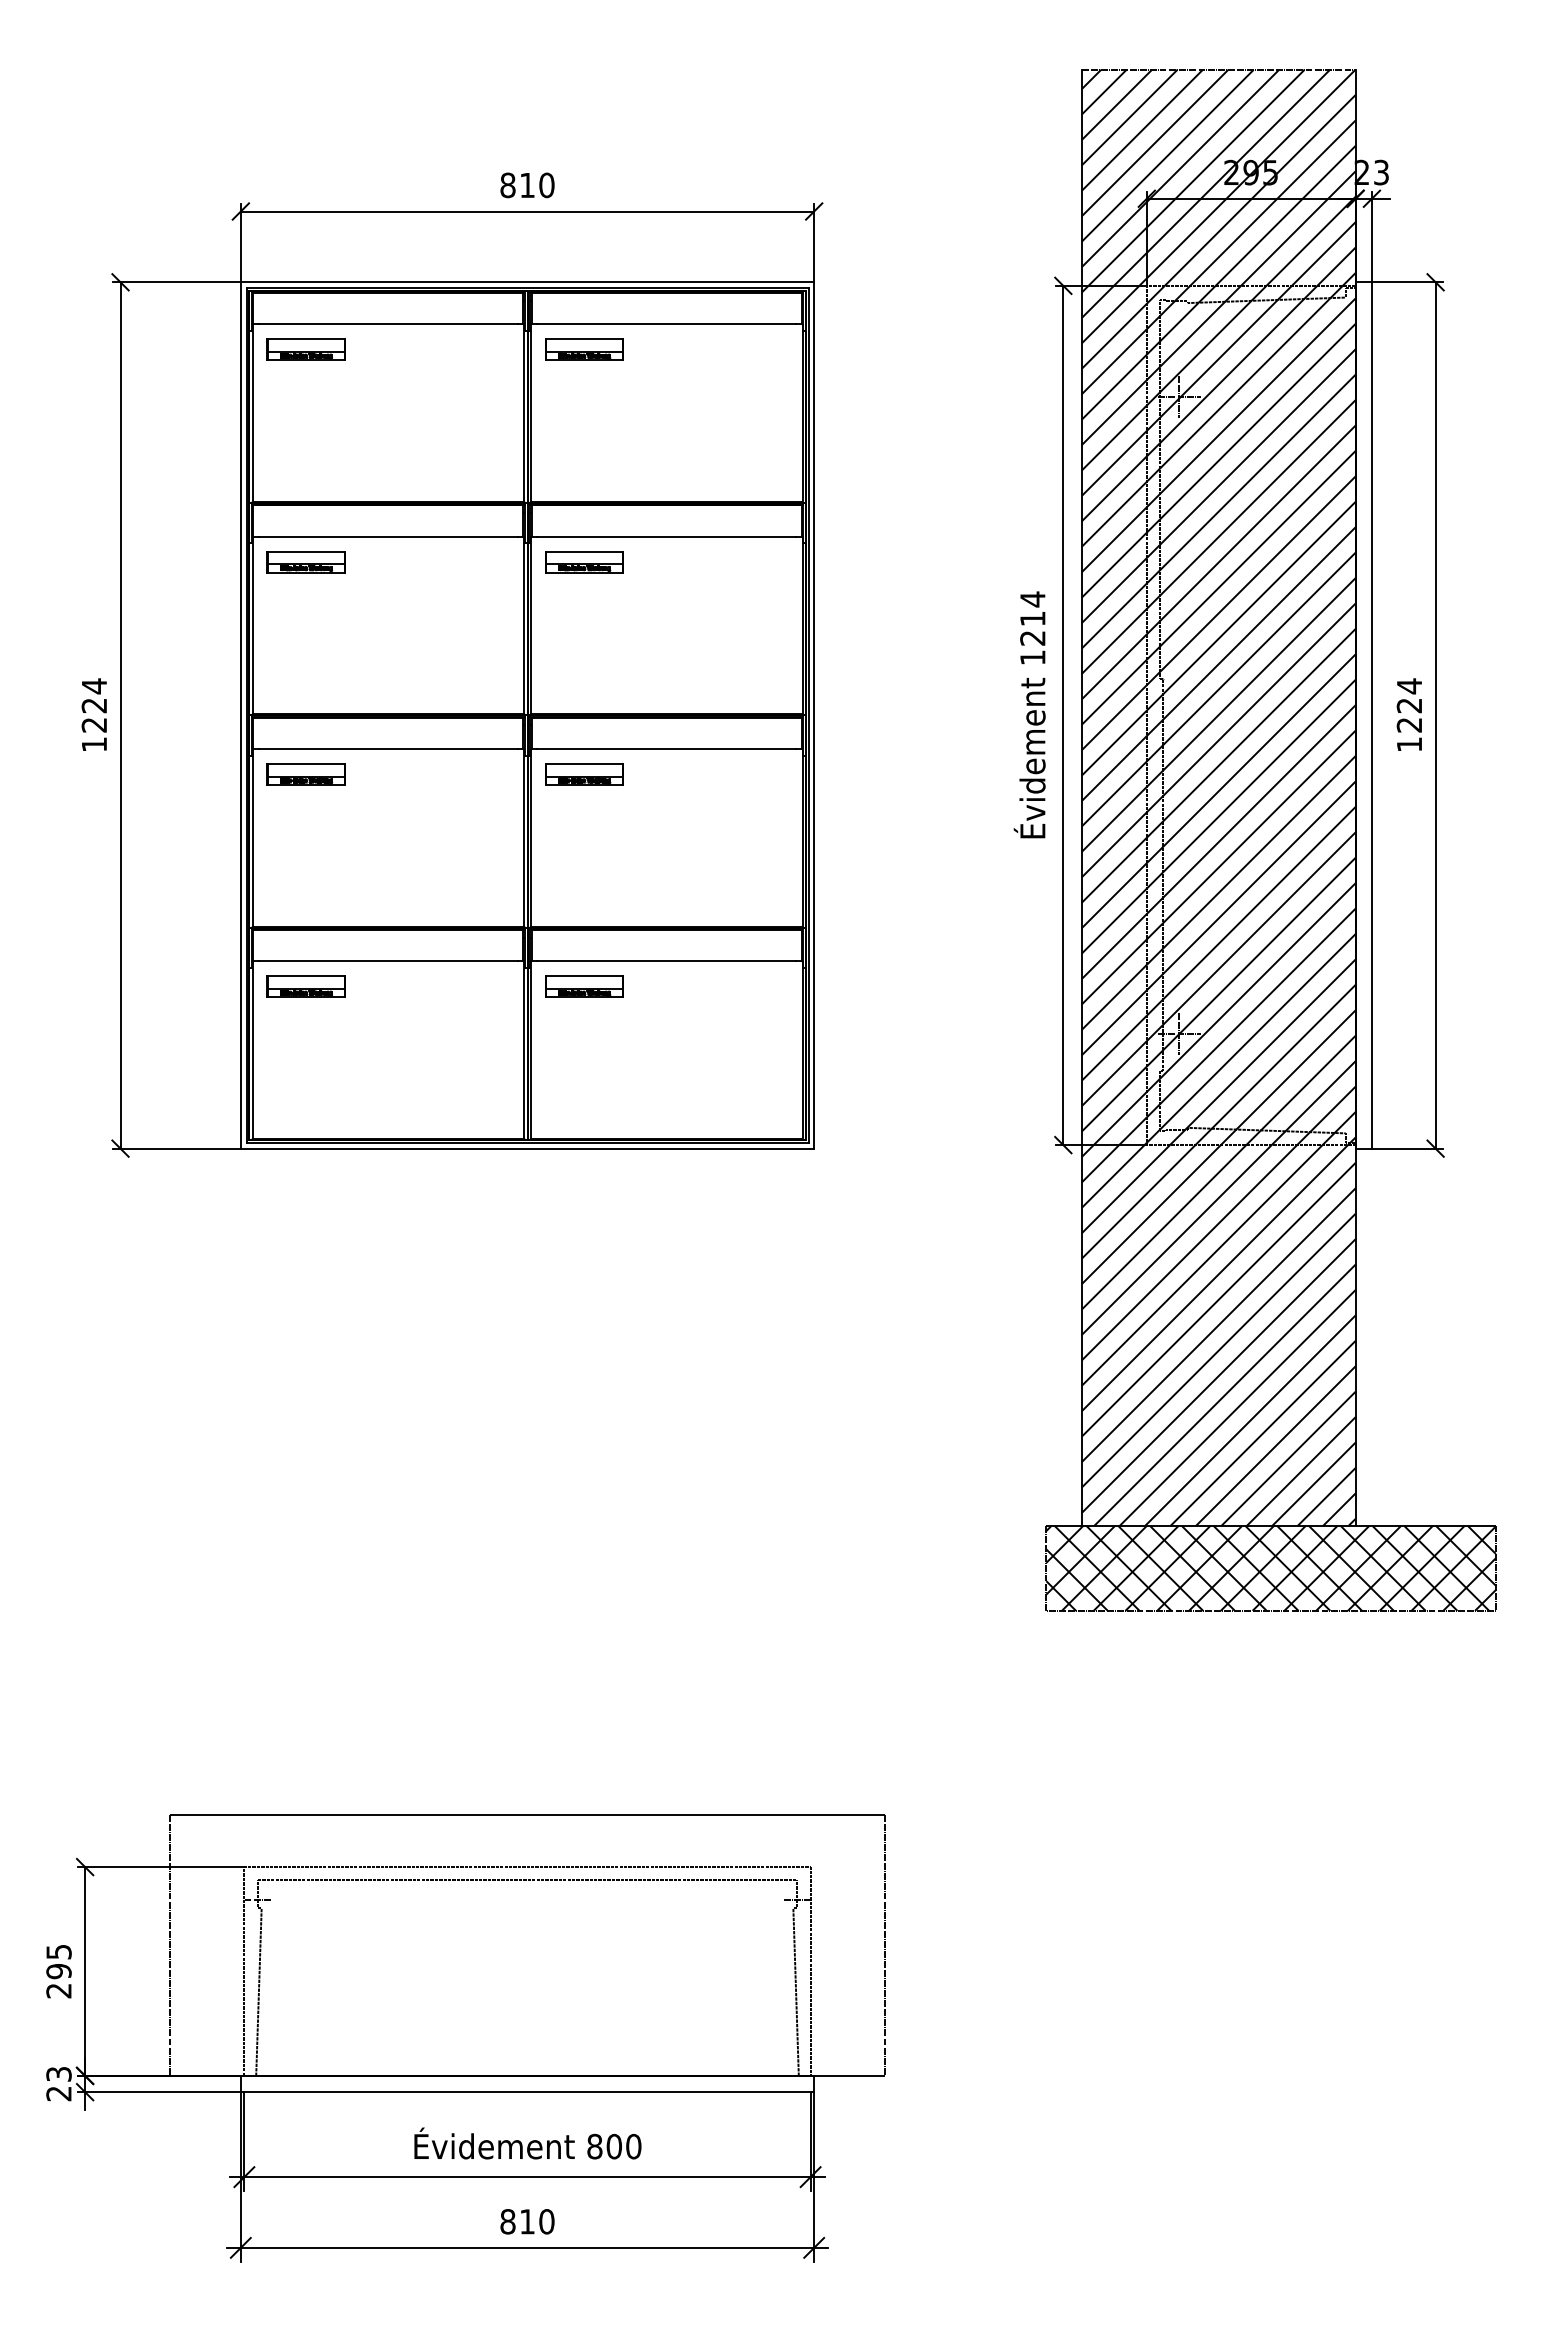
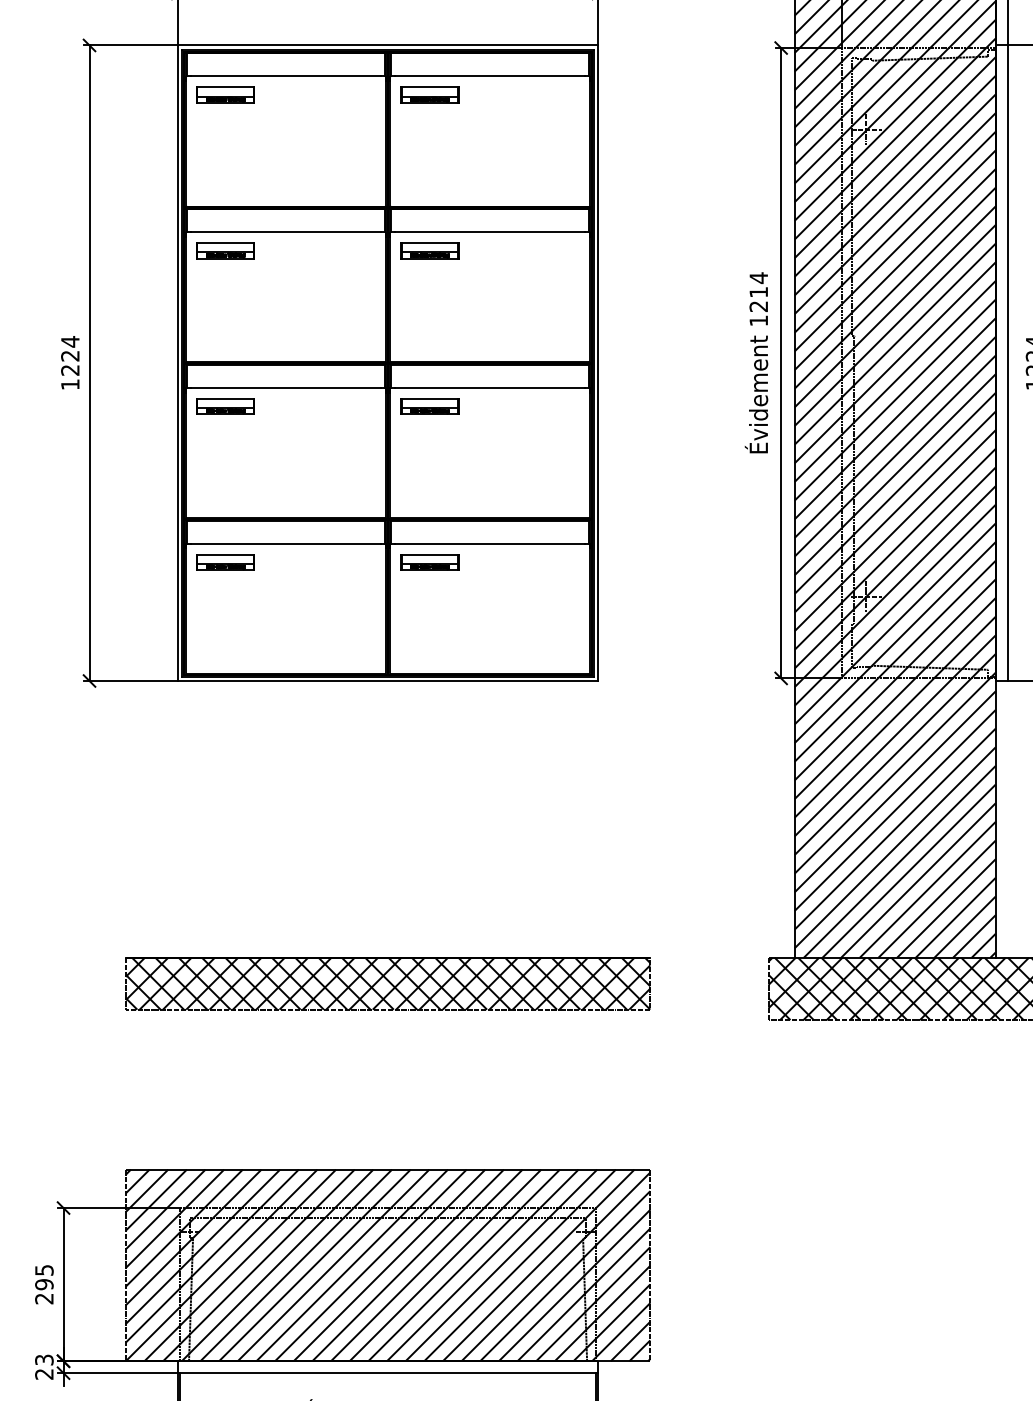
part: (527, 1561) -> (388, 983), added
hatch: (527, 1944) -> (388, 1264), added

